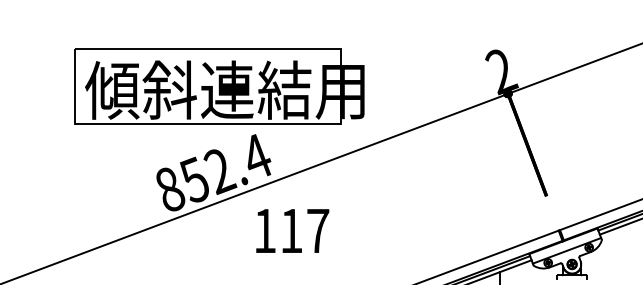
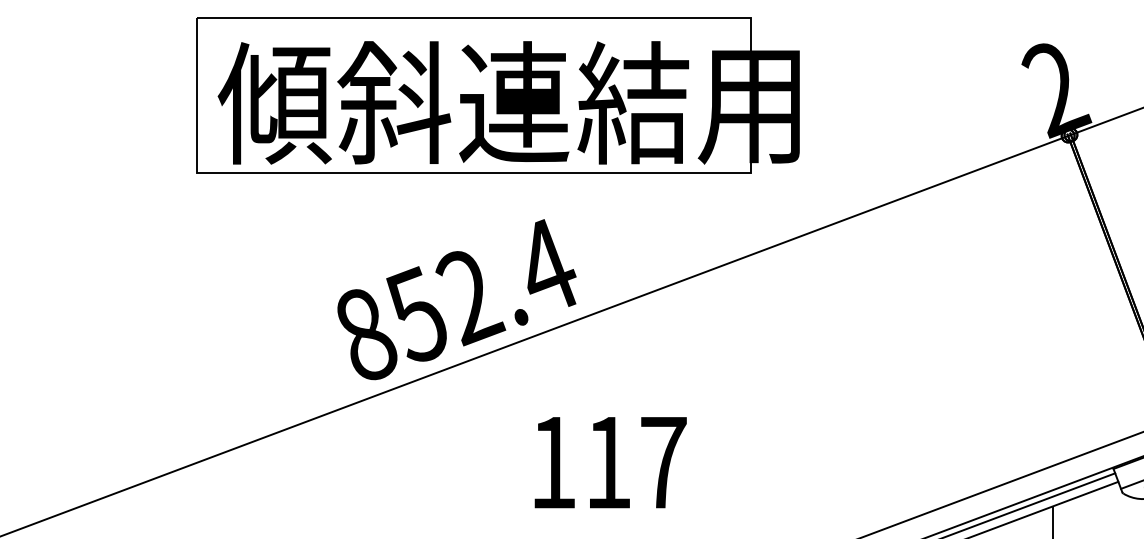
part: (219, 86) -> (497, 95), moved
text: (292, 230) -> (610, 461), moved

